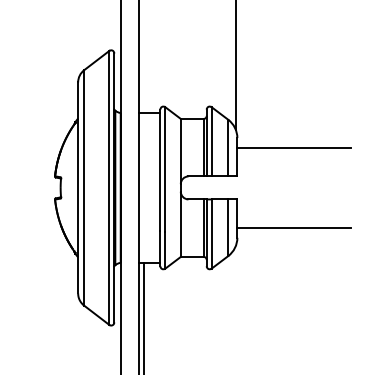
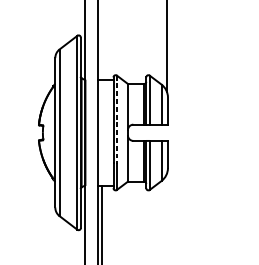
line: (293, 147) -> (207, 104), removed
line: (165, 170) -> (117, 120), solid -> dashed
line: (293, 228) -> (207, 161), removed

